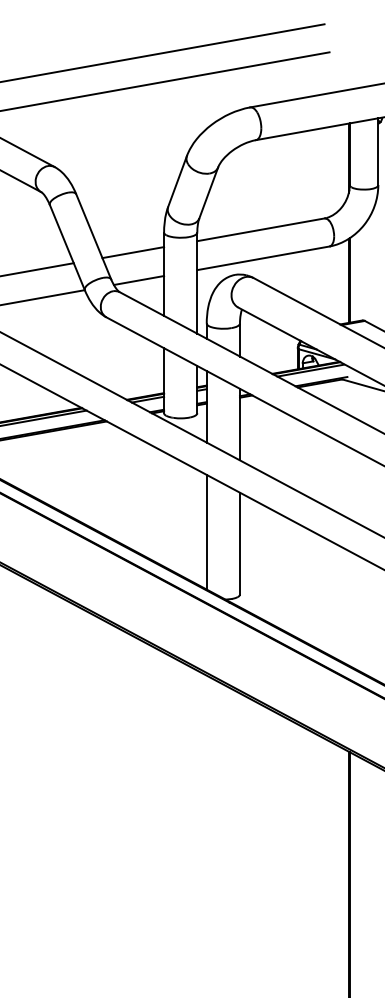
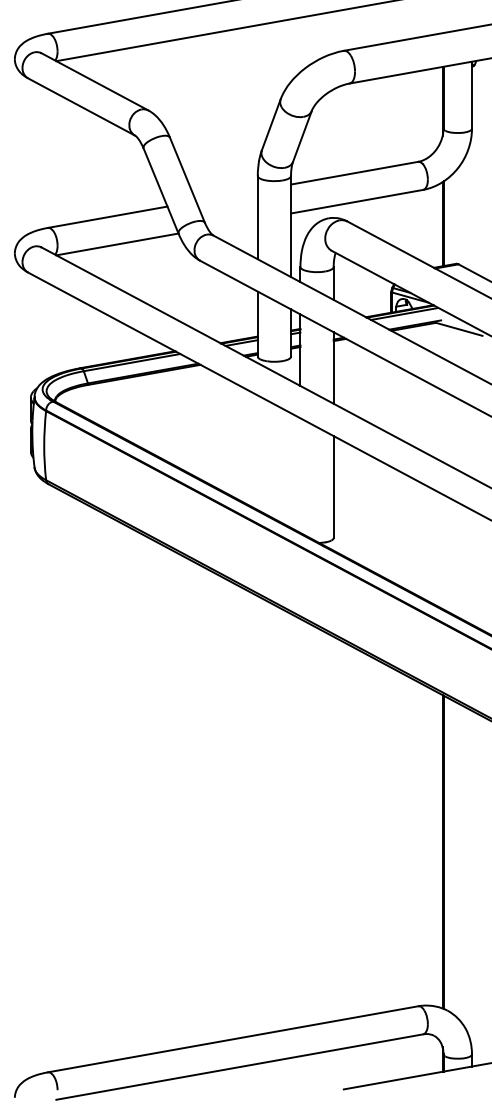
line: (132, 252) -> (226, 195), removed
line: (138, 280) -> (232, 223), removed
line: (206, 532) -> (300, 475), removed

